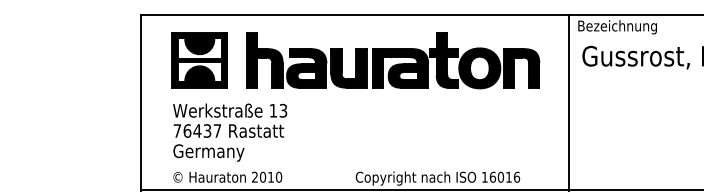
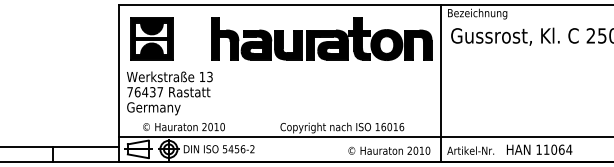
part: (199, 59) -> (151, 38), moved
part: (393, 59) -> (321, 38), moved
text: (229, 132) -> (169, 93), moved

